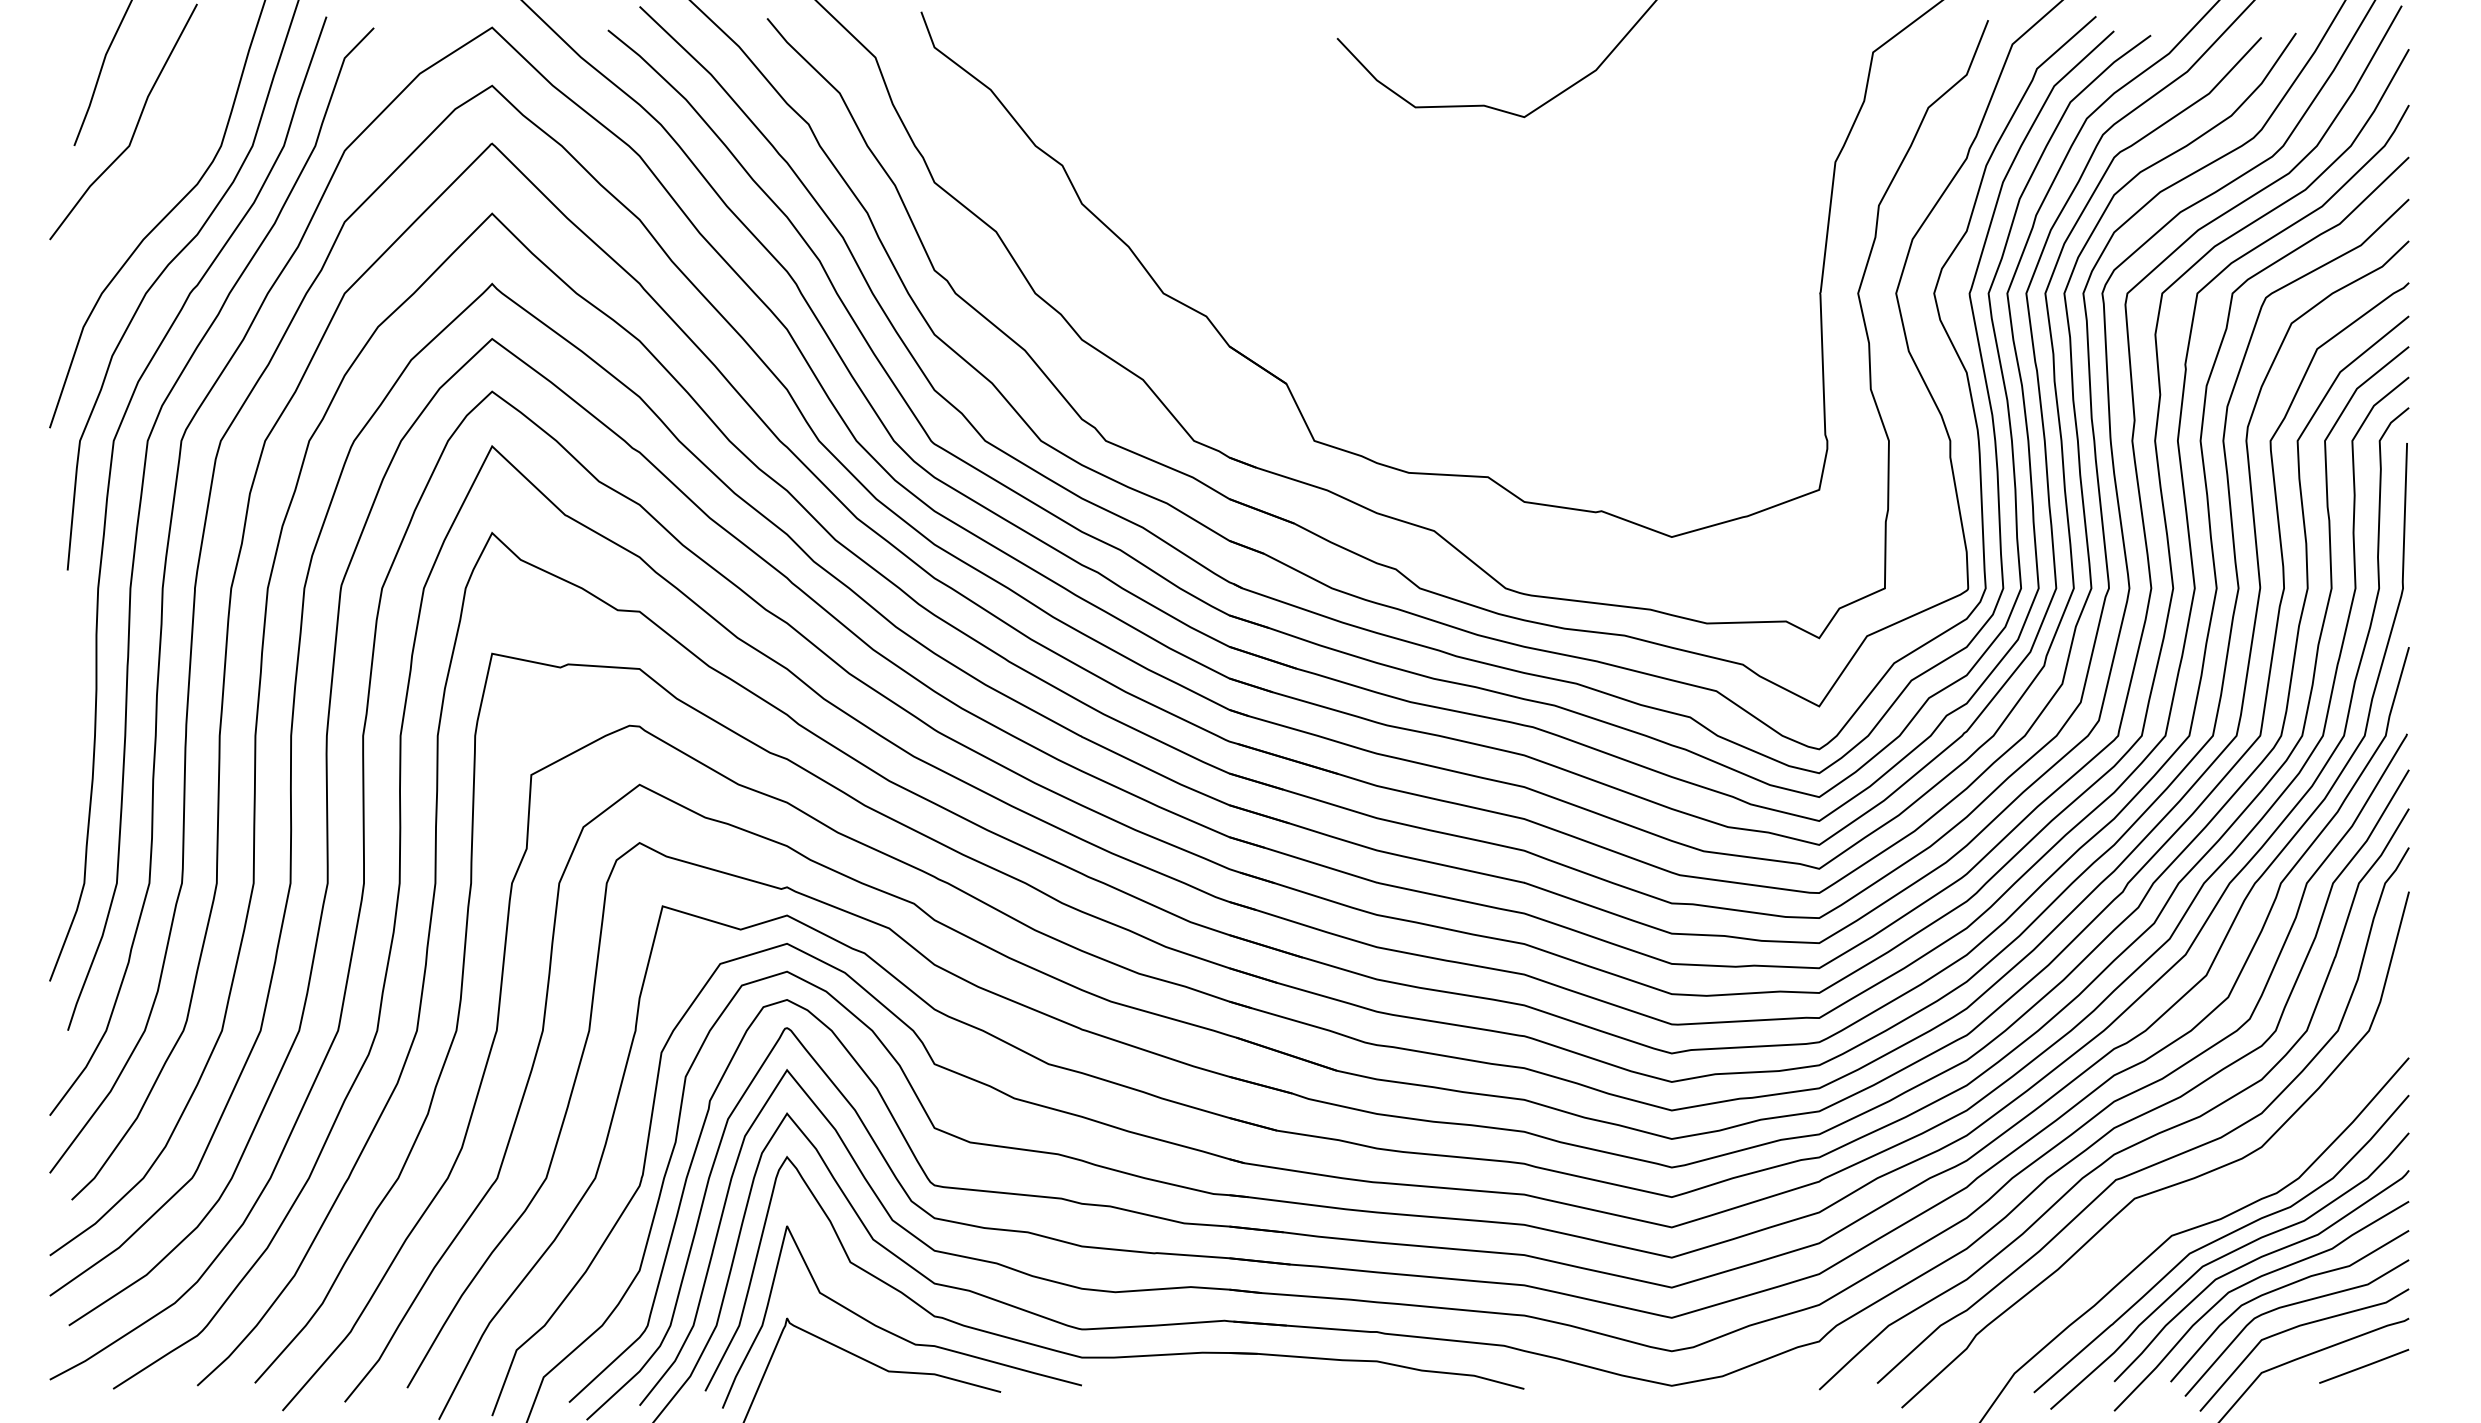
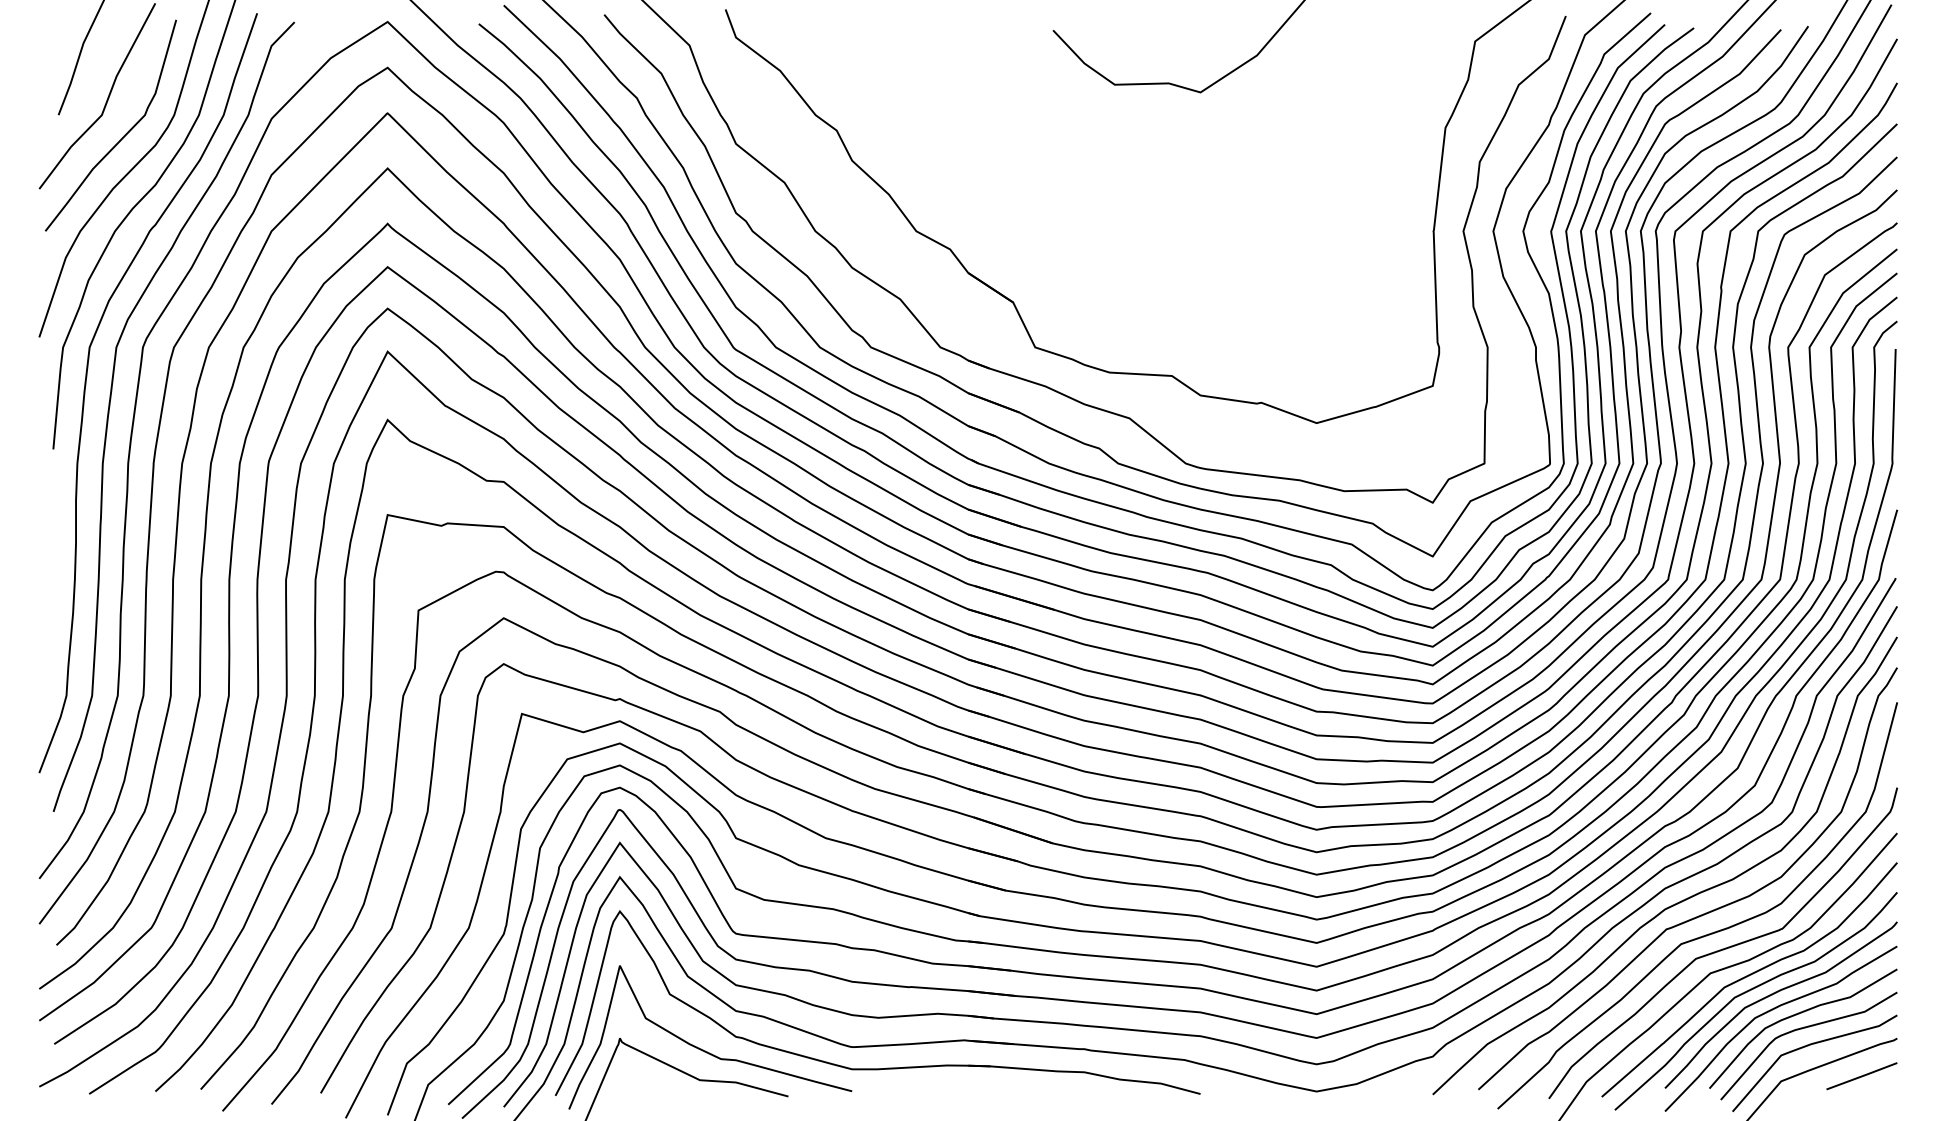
curve: (156, 171) -> (123, 135), added
curve: (2190, 1202) -> (1725, 947), added

